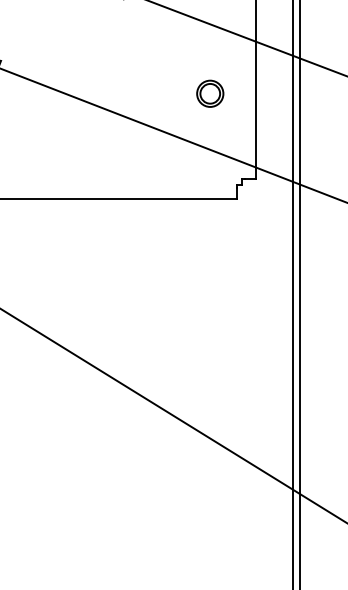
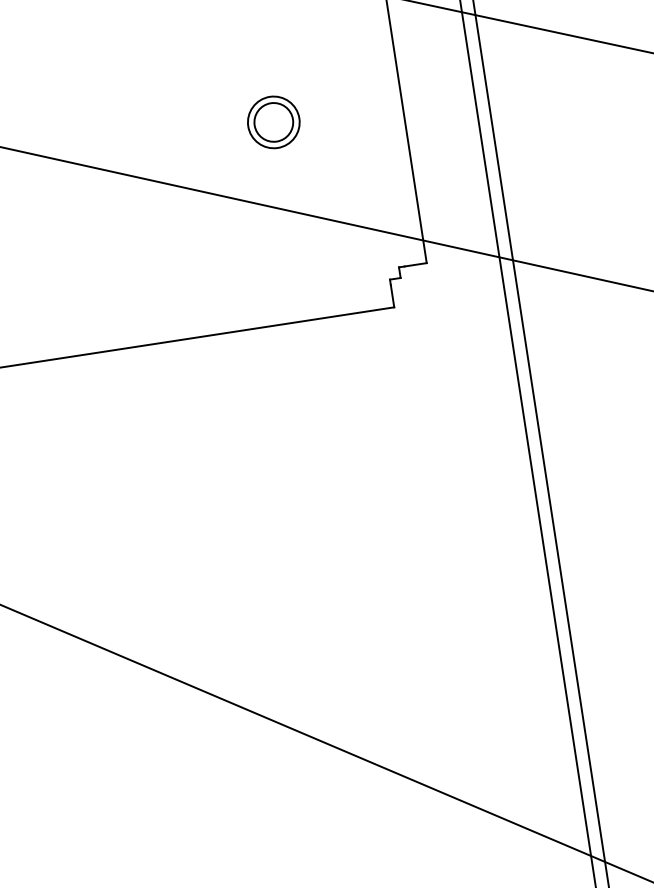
part: (210, 93) -> (274, 121), moved

